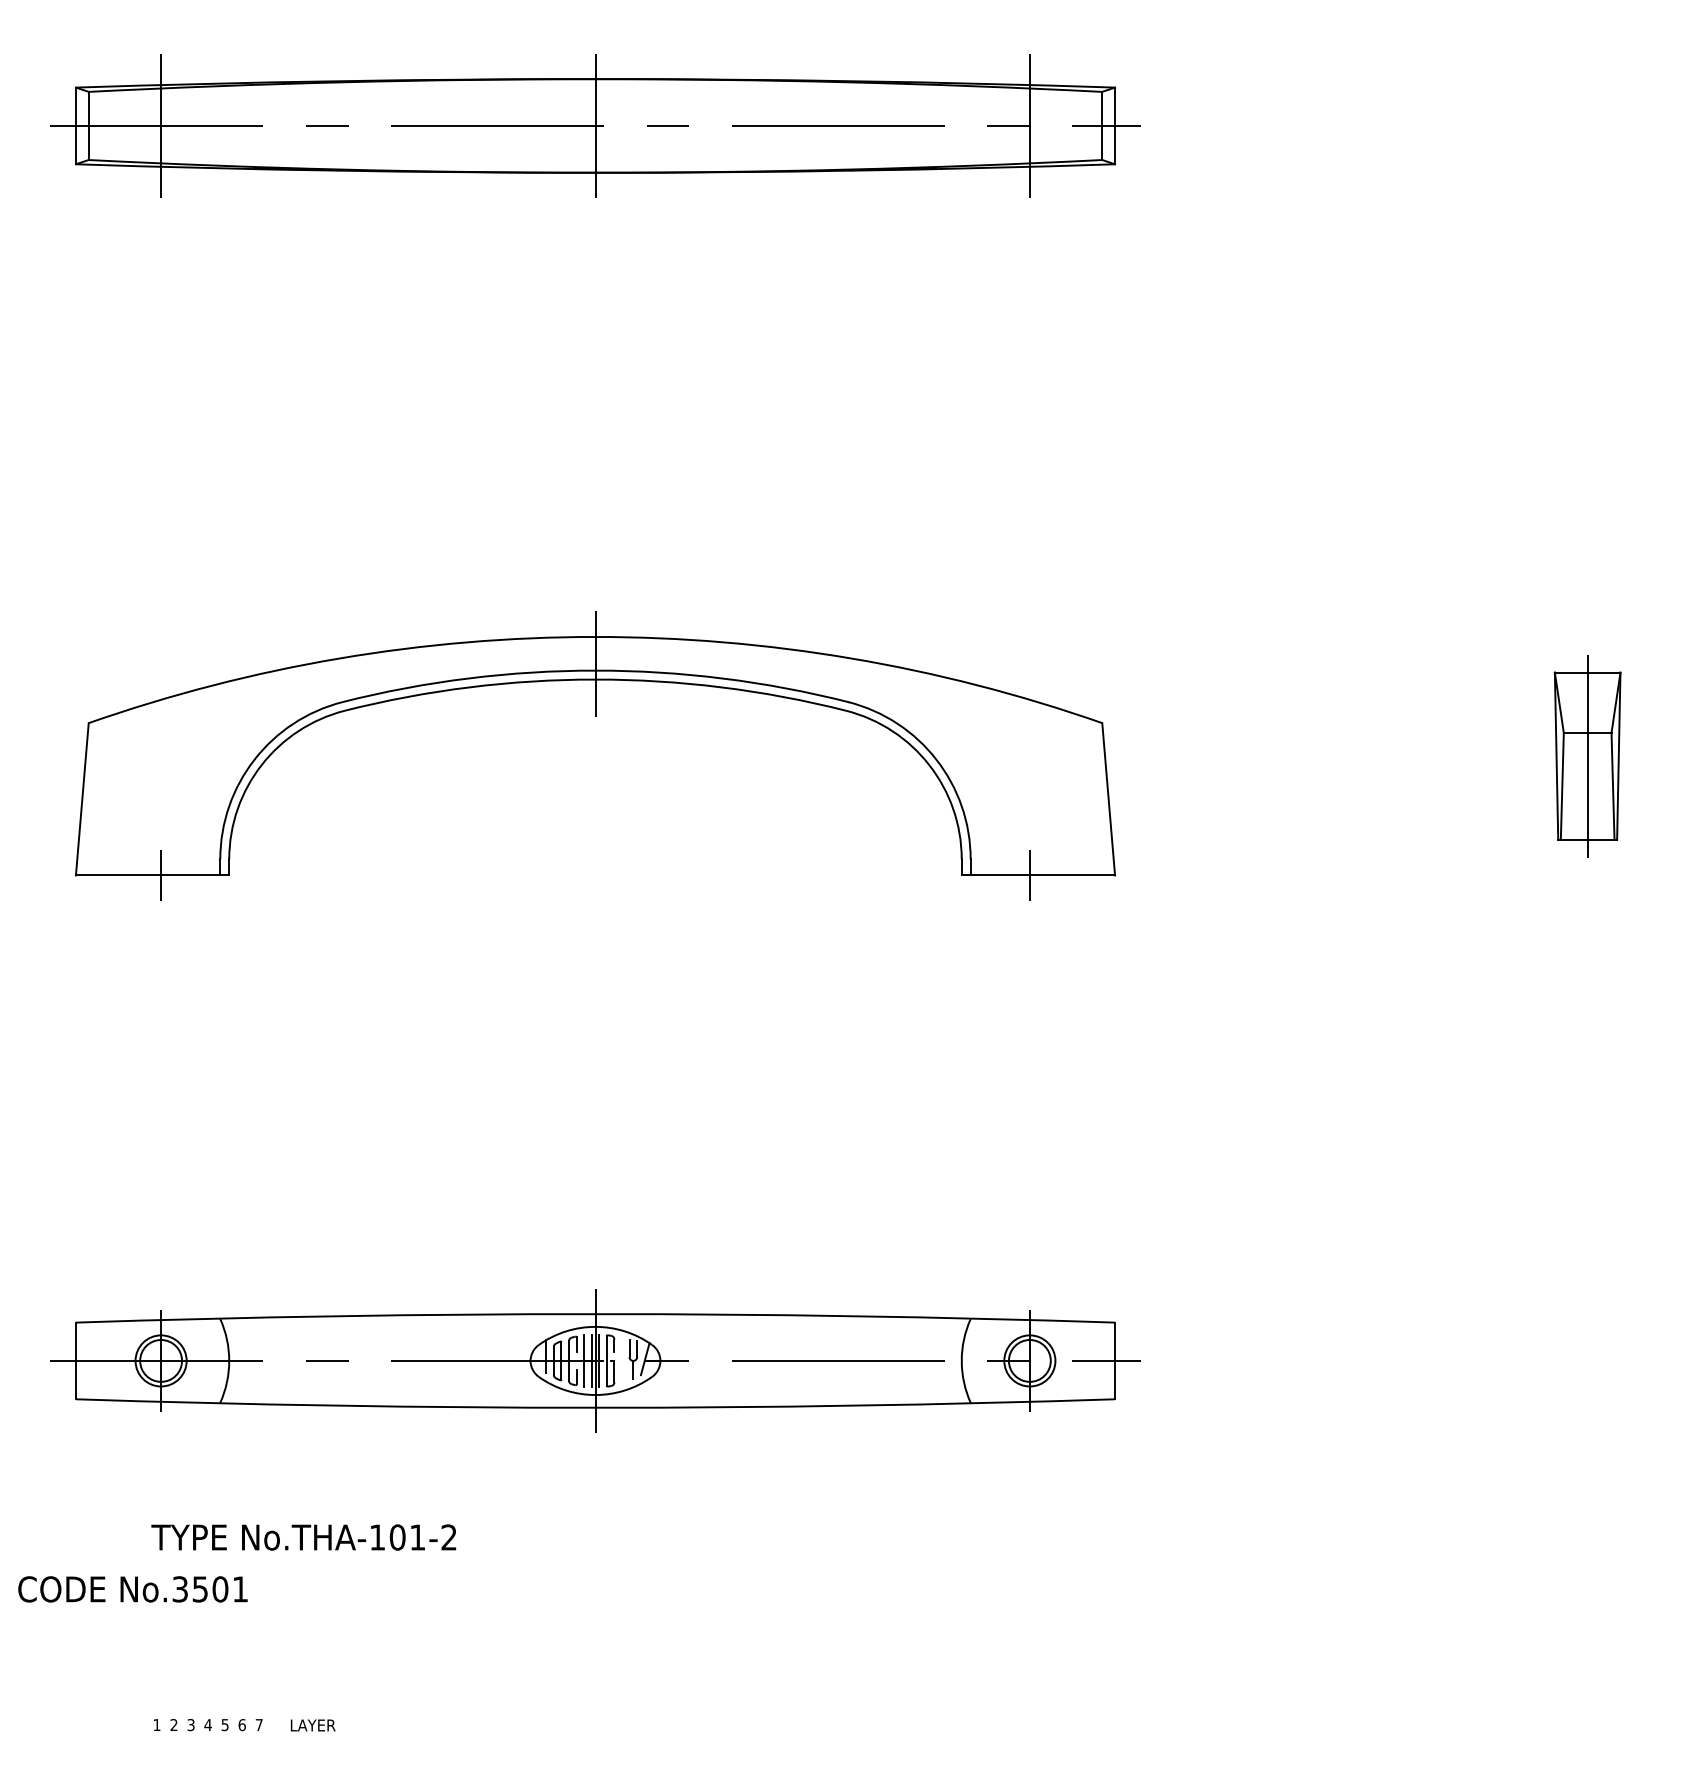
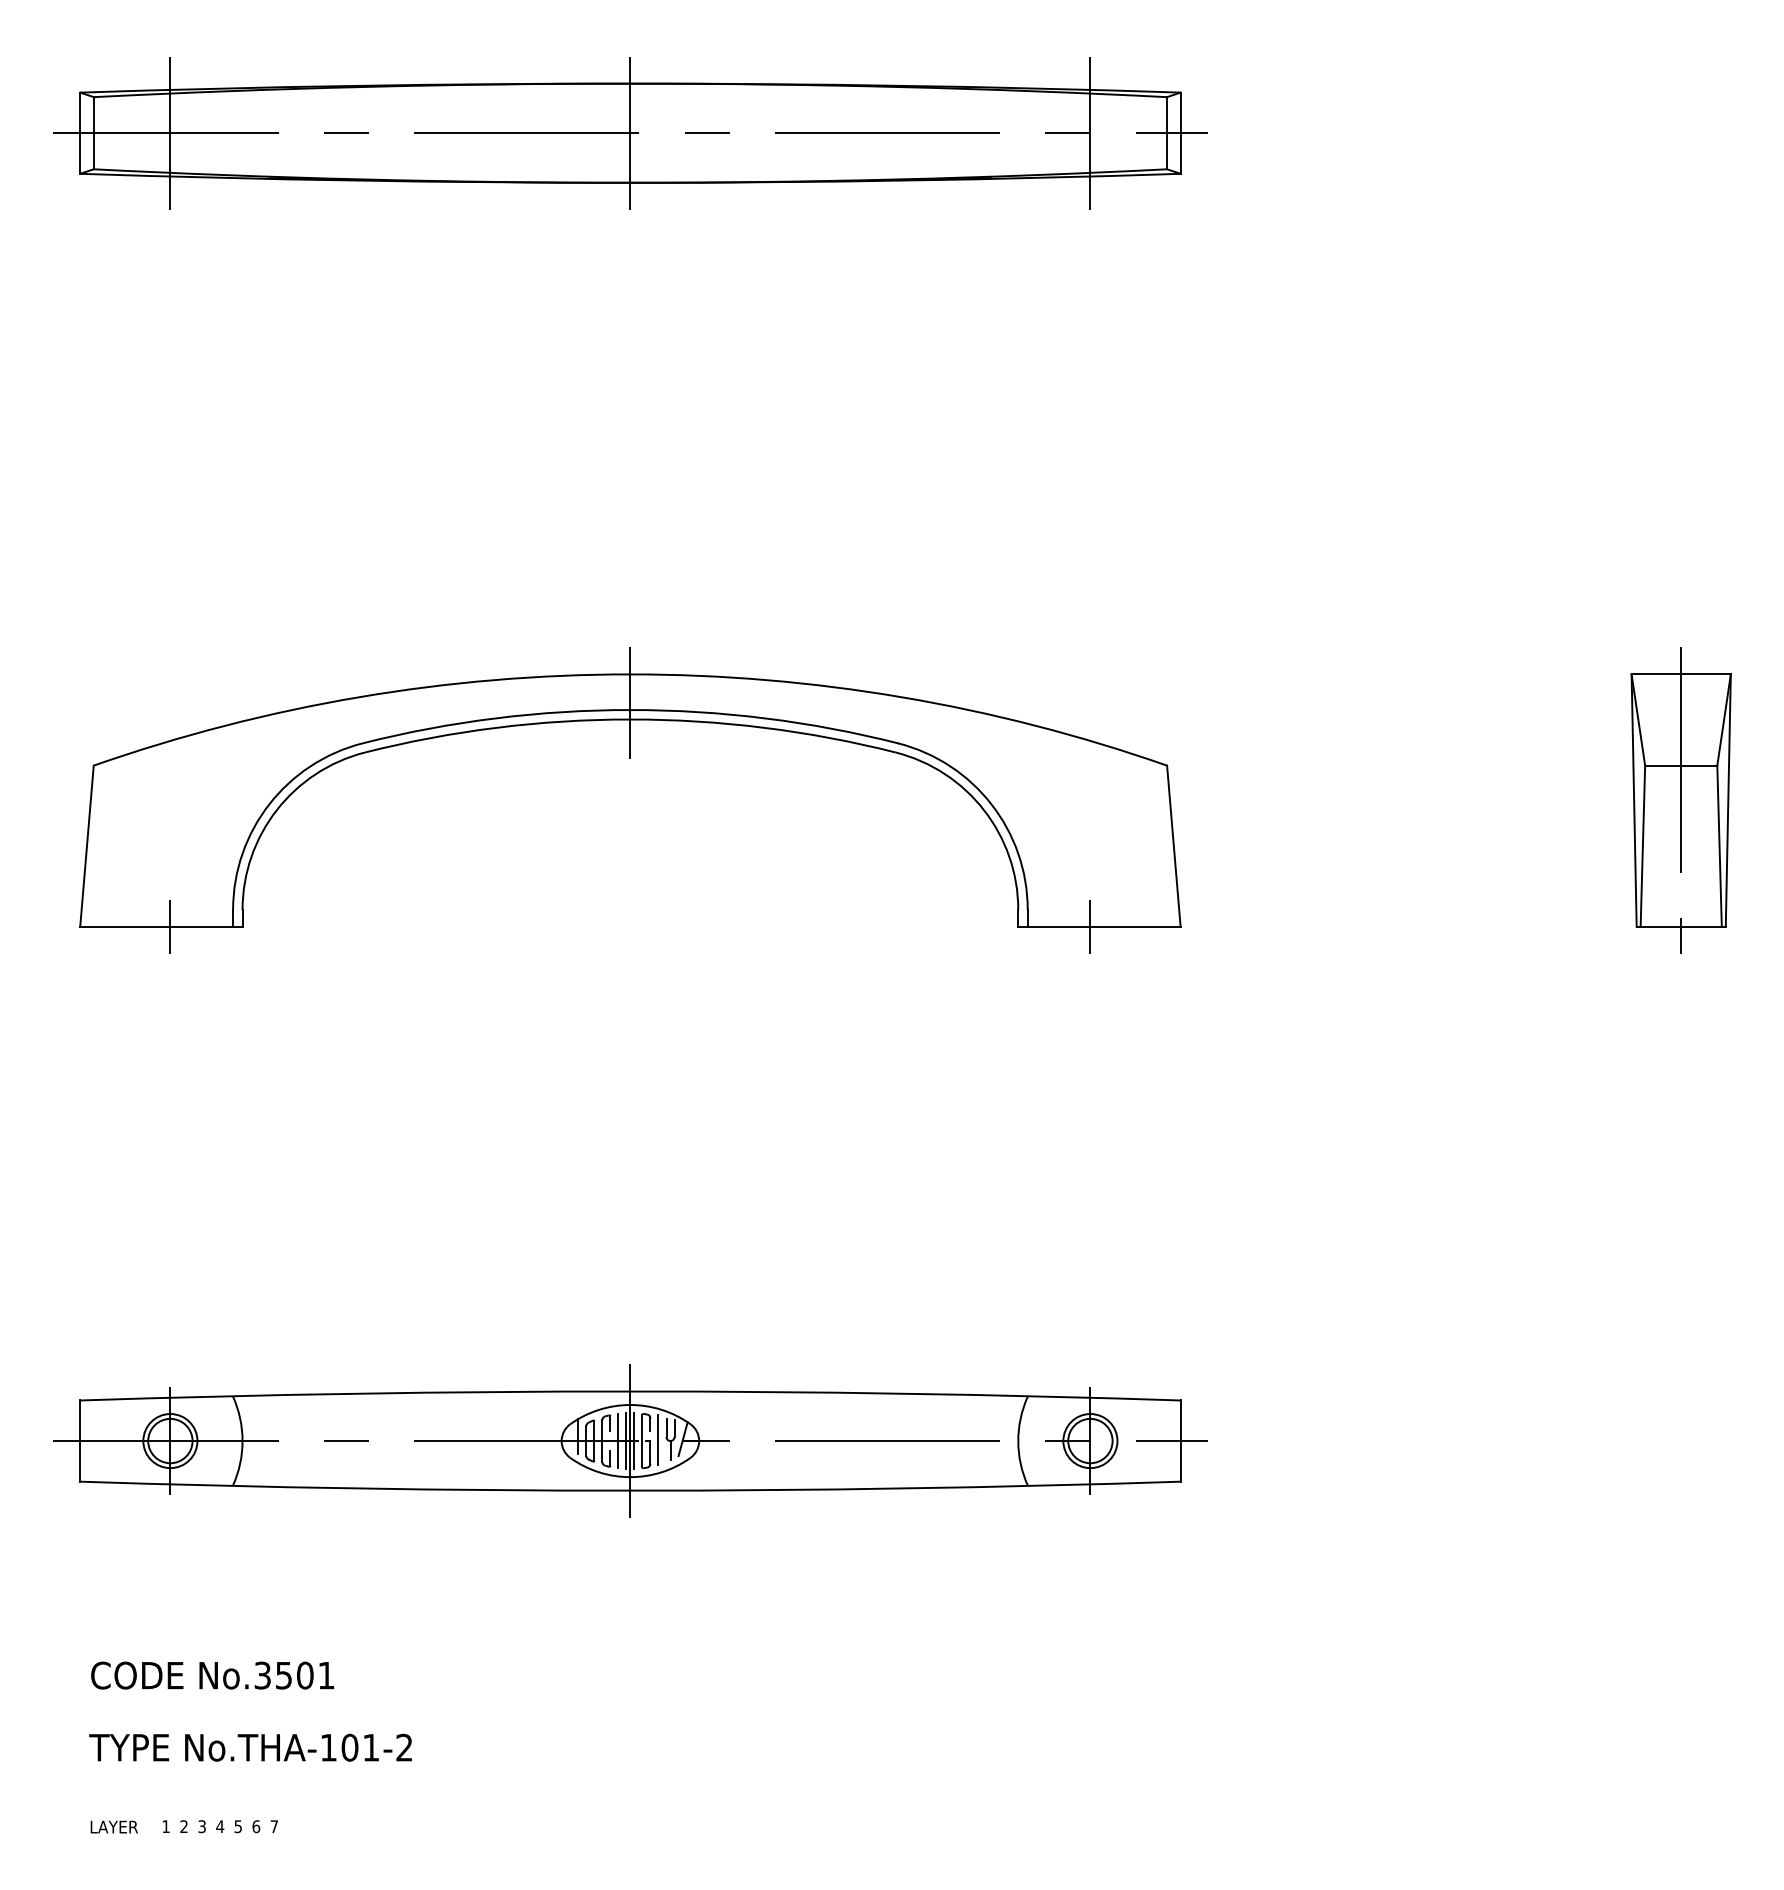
part: (1587, 755) -> (1680, 799), size x1.43
line: (621, 1359) -> (657, 1439), added
text: (303, 1537) -> (250, 1747), moved
text: (132, 1589) -> (212, 1675), moved
text: (313, 1725) -> (114, 1827), moved

